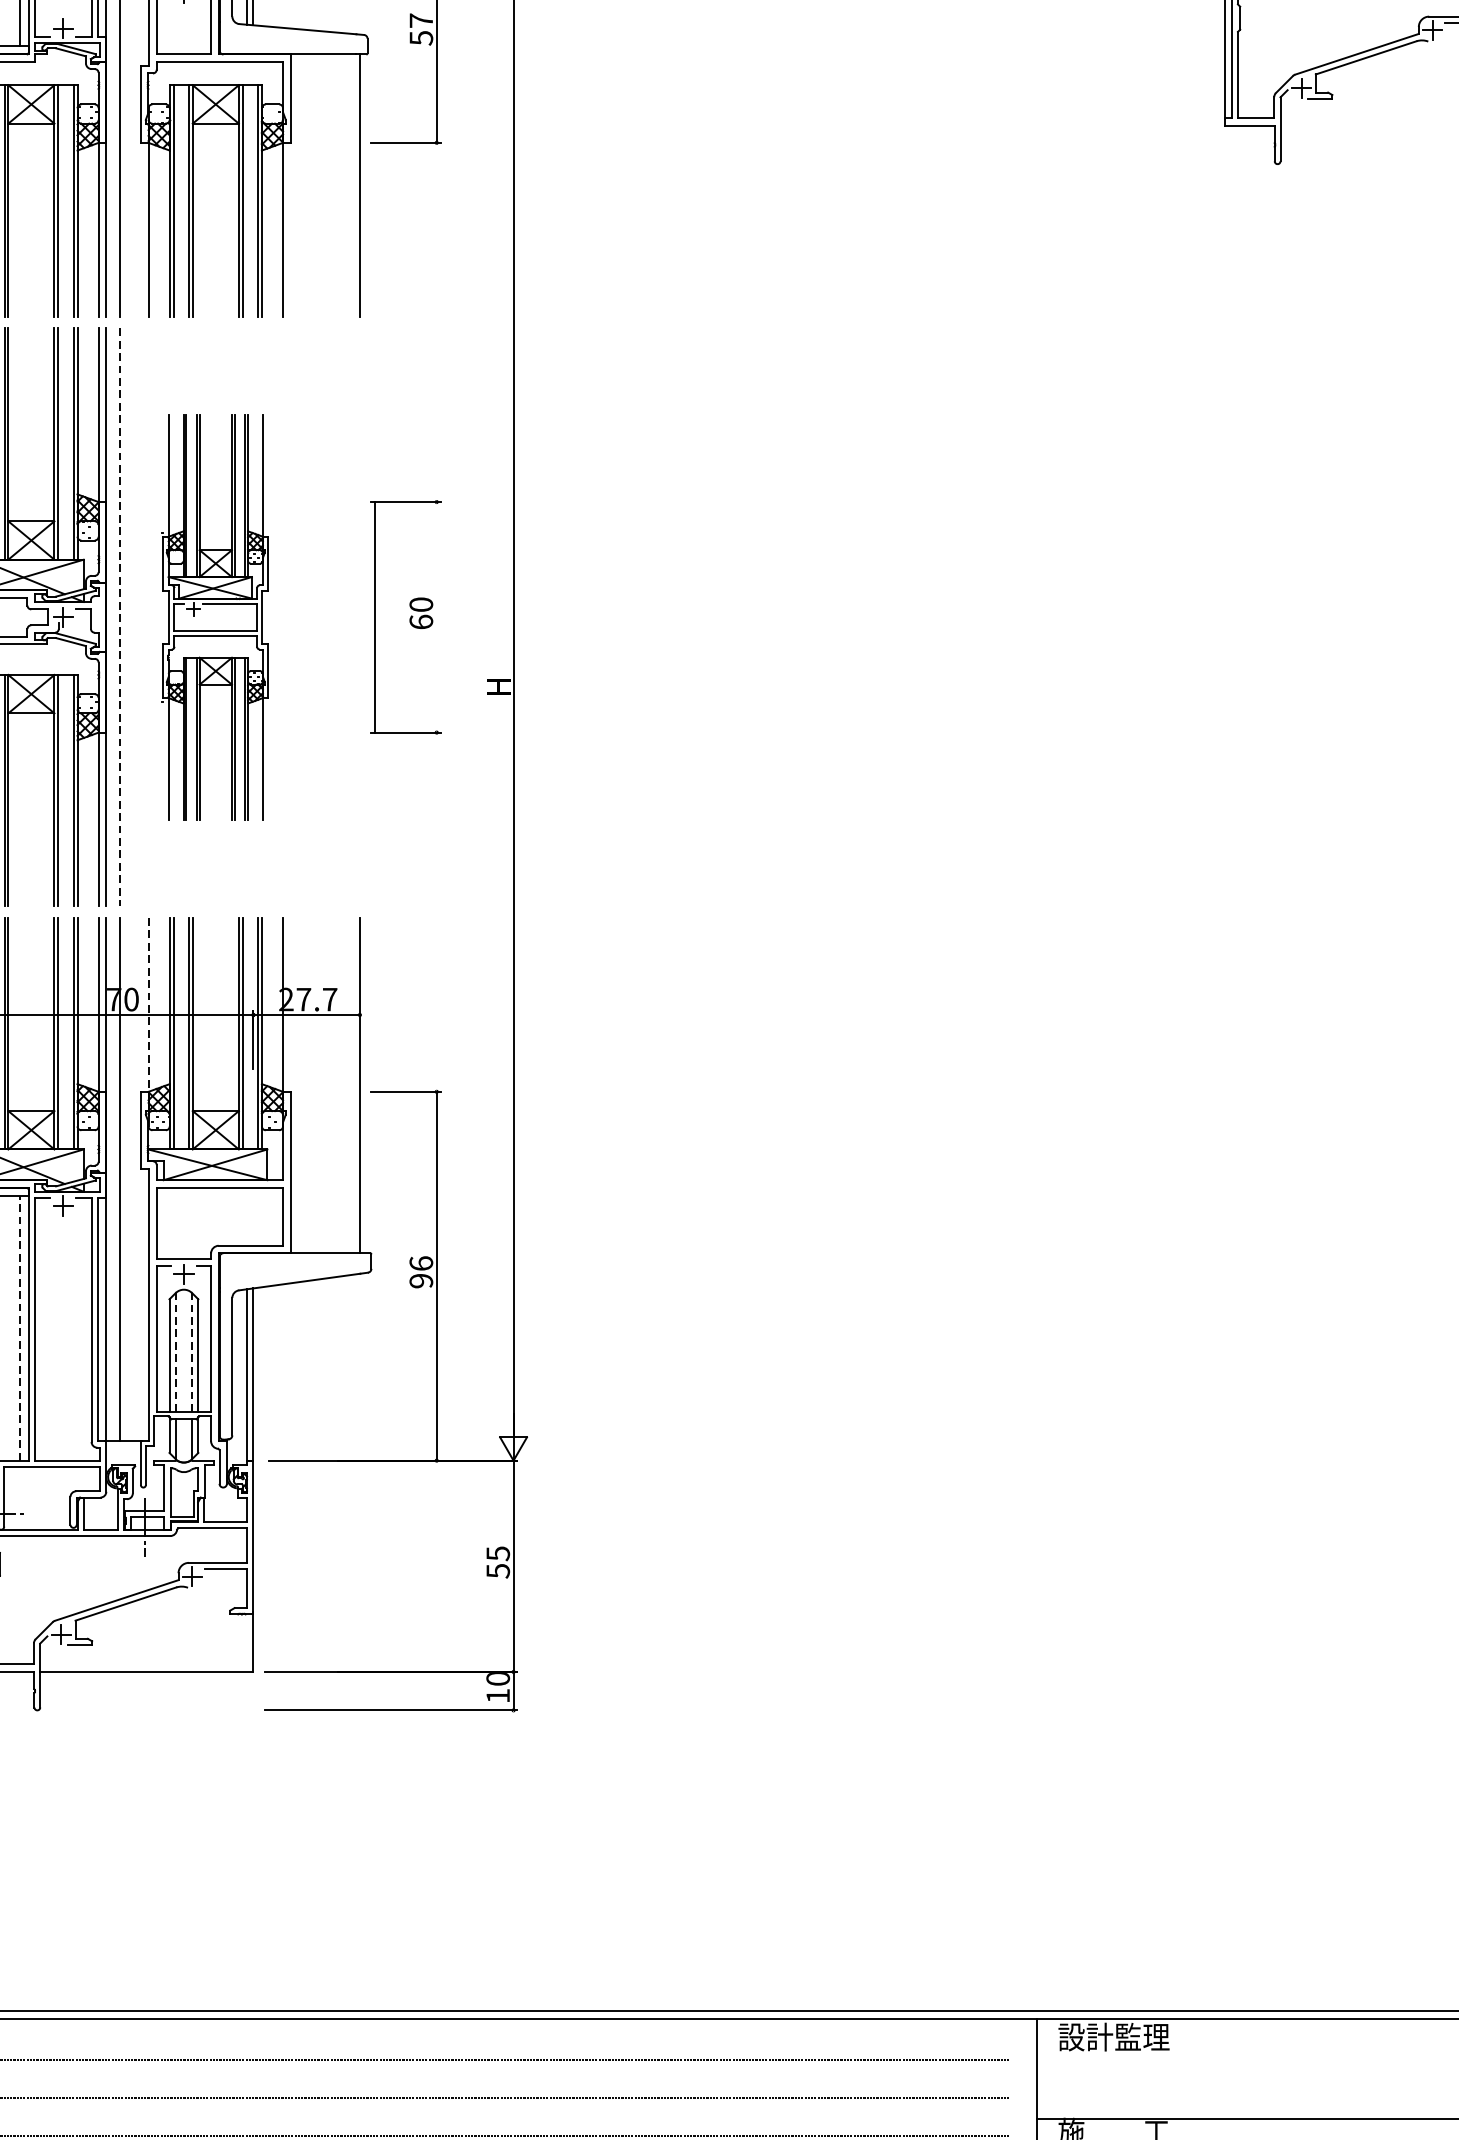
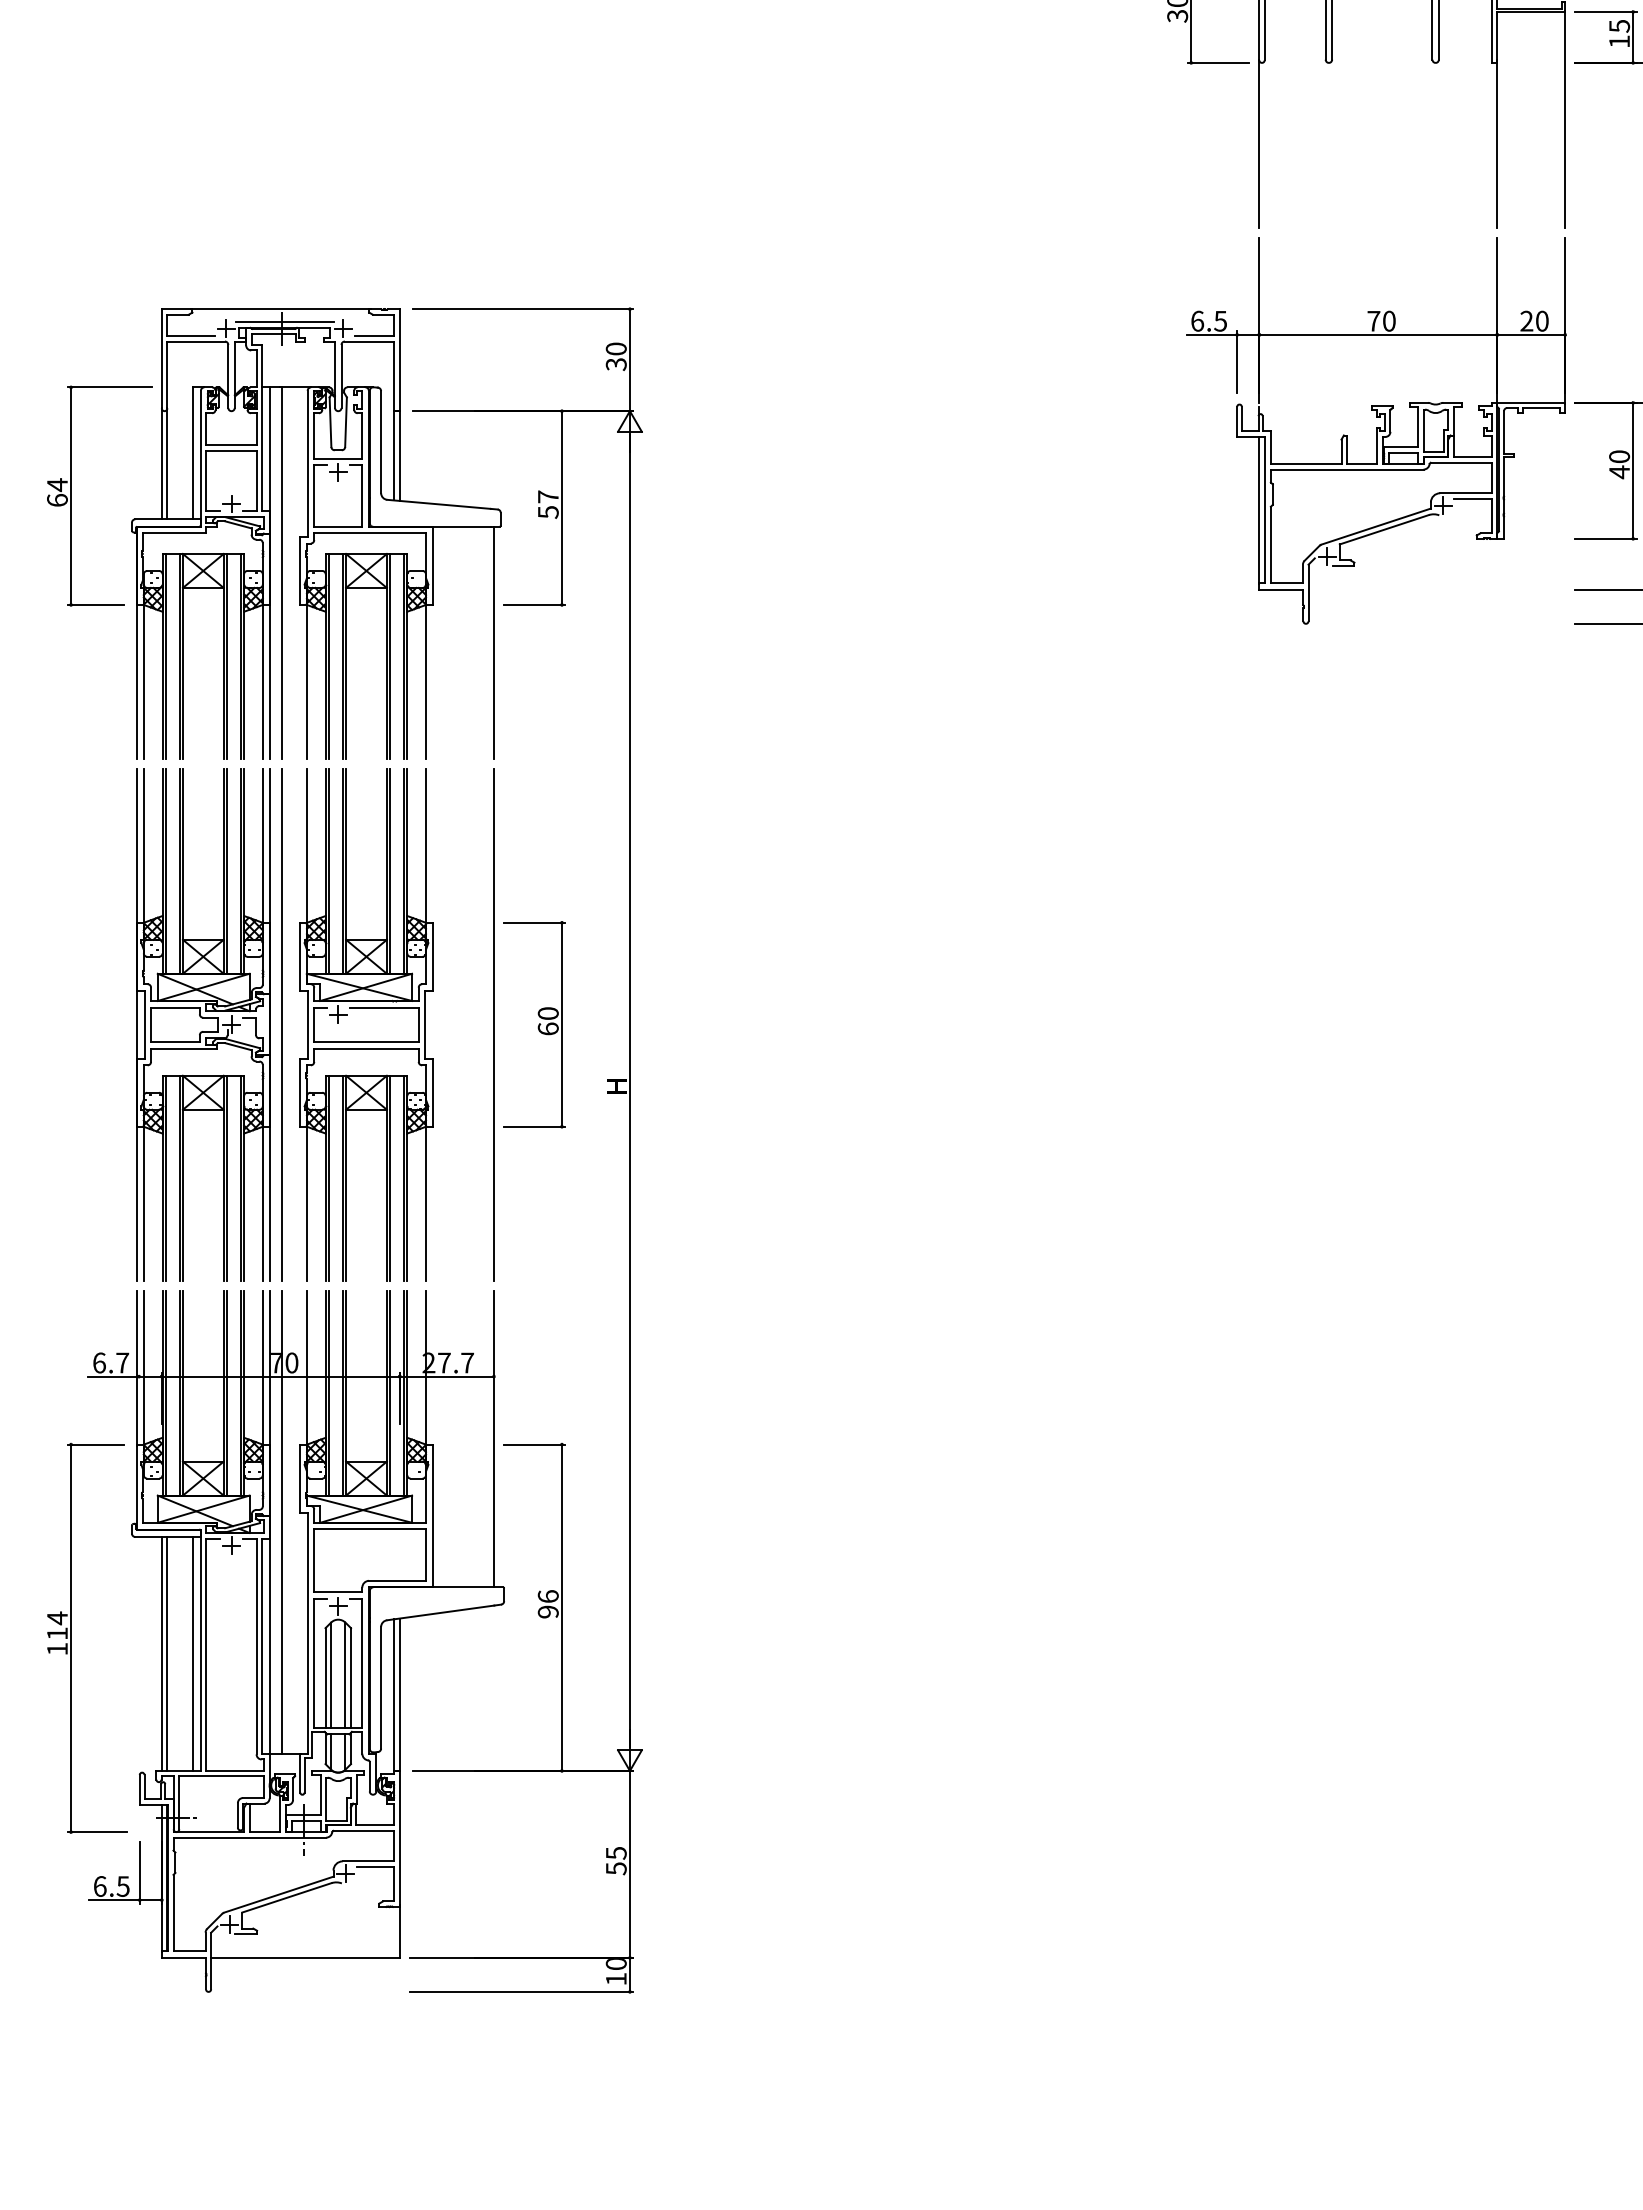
line: (119, 617) -> (281, 1024), dashed -> solid
part: (215, 617) -> (366, 1024), size x1.43
line: (359, 617) -> (493, 1024), added
line: (374, 617) -> (561, 1024), moved
line: (149, 1005) -> (307, 1368), dashed -> solid
line: (20, 1327) -> (193, 1653), dashed -> solid
line: (176, 1352) -> (331, 1675), dashed -> solid
line: (192, 1352) -> (345, 1675), dashed -> solid

